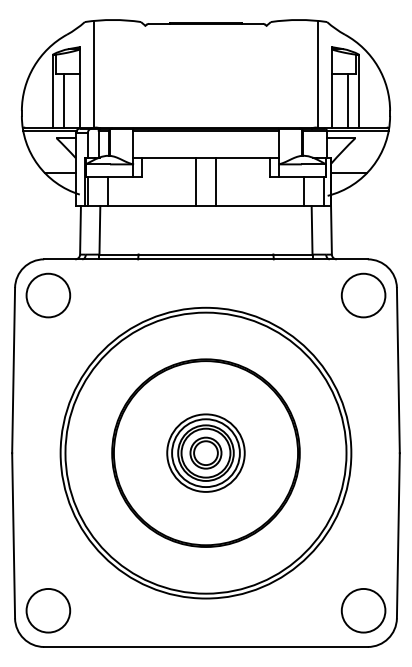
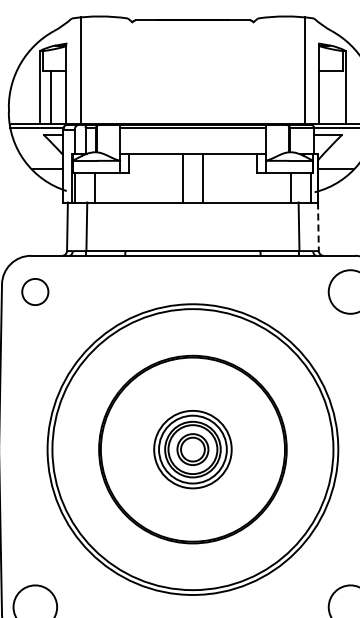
line: (348, 100) -> (335, 96), removed
line: (331, 230) -> (318, 226), solid -> dashed
circle: (48, 295) -> (35, 291), size x0.6

